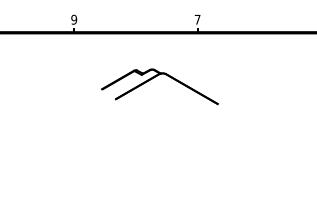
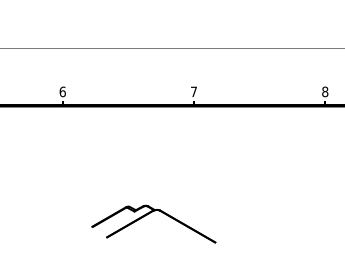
text: (73, 19) -> (62, 91), 9 -> 6
part: (155, 77) -> (149, 214), moved

